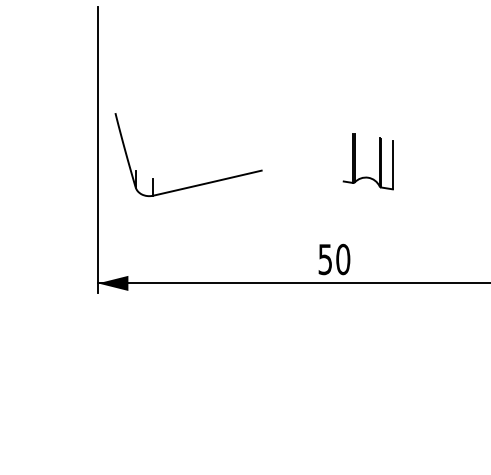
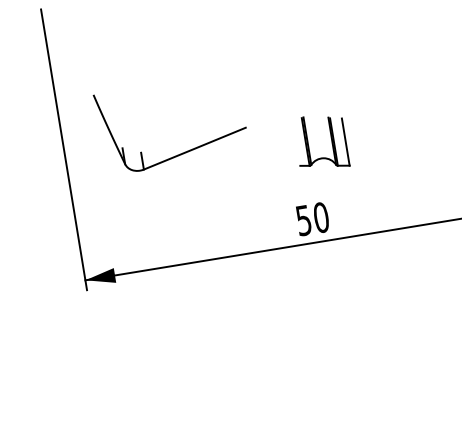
part: (355, 161) -> (308, 144), moved
part: (196, 184) -> (184, 151), moved

